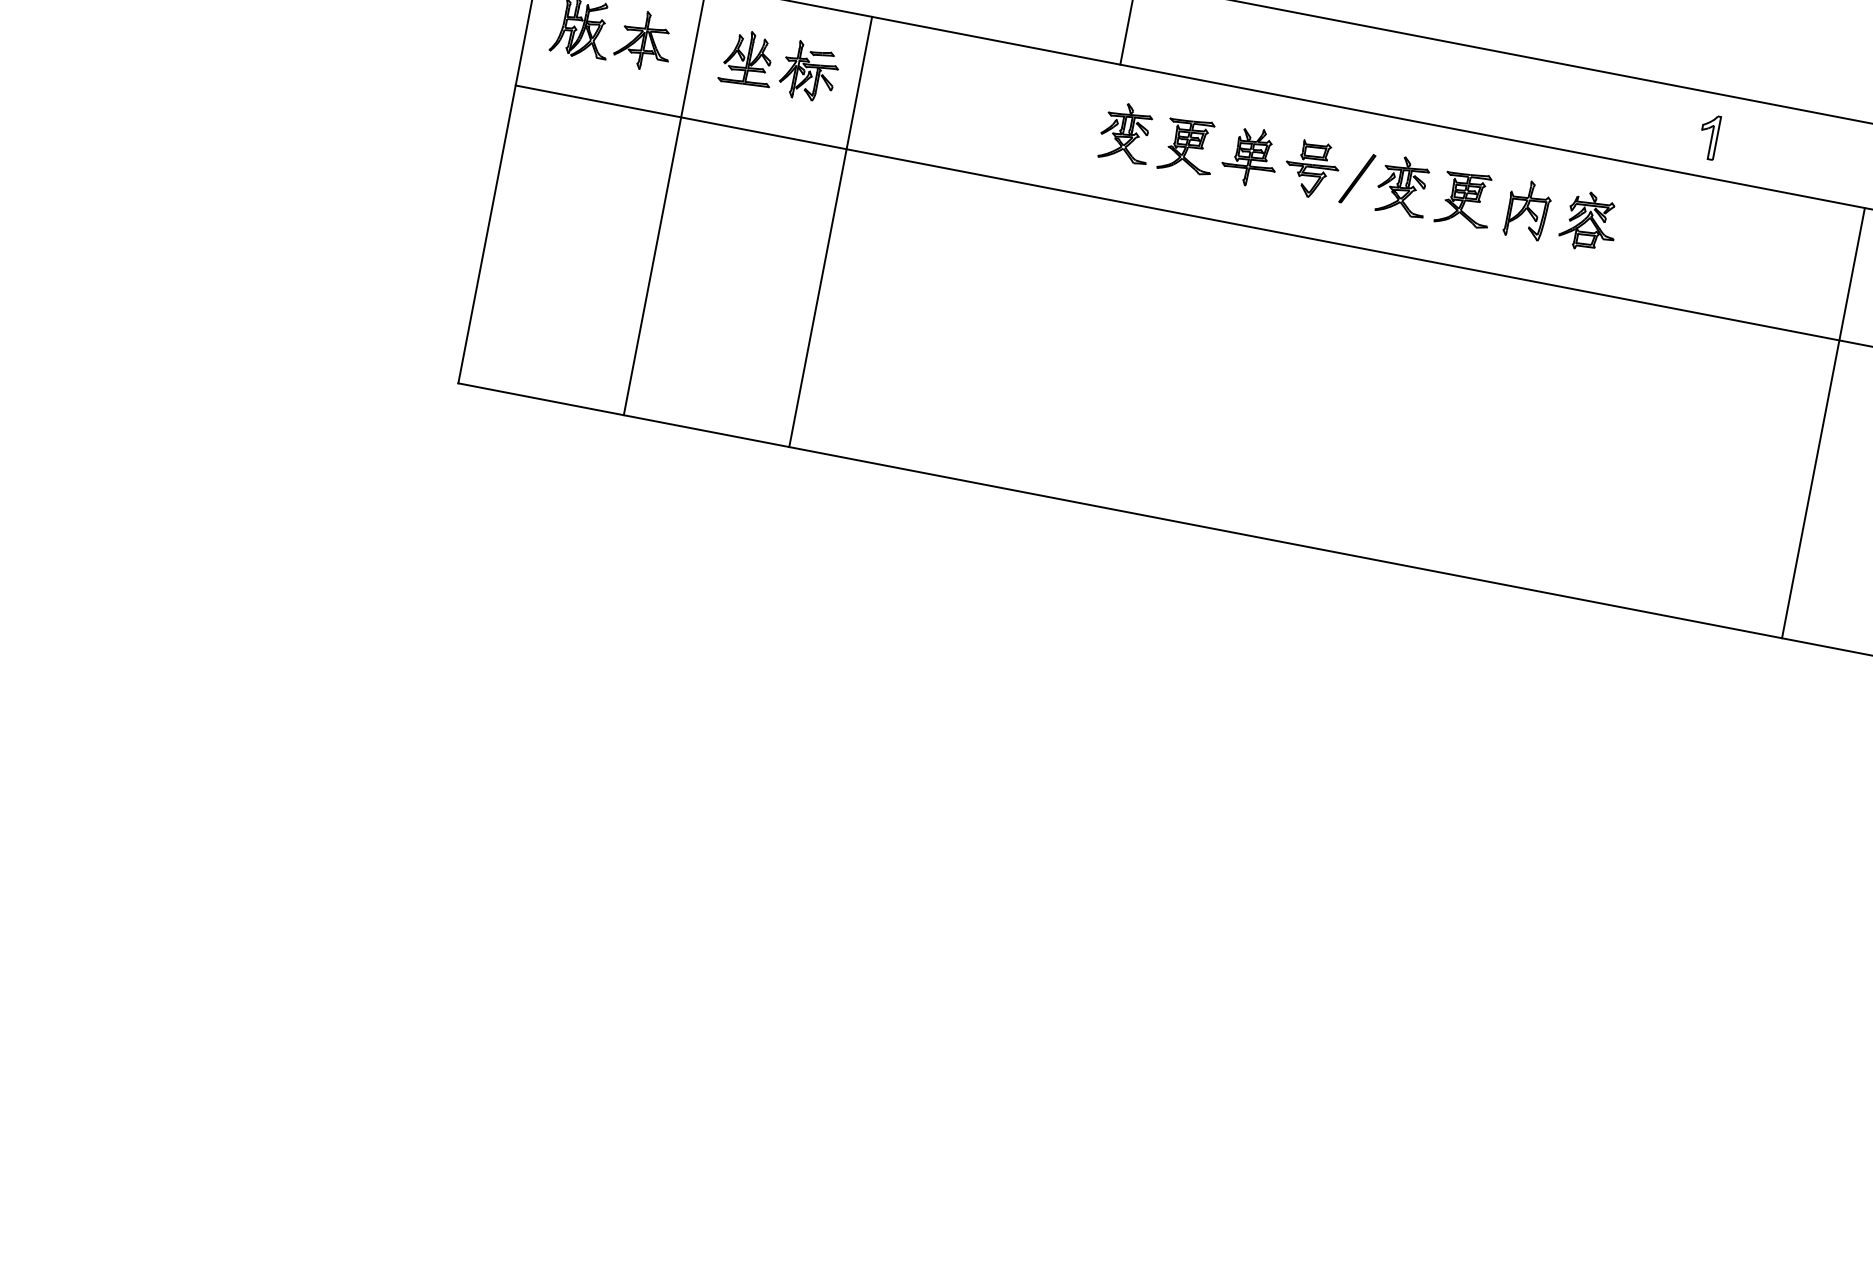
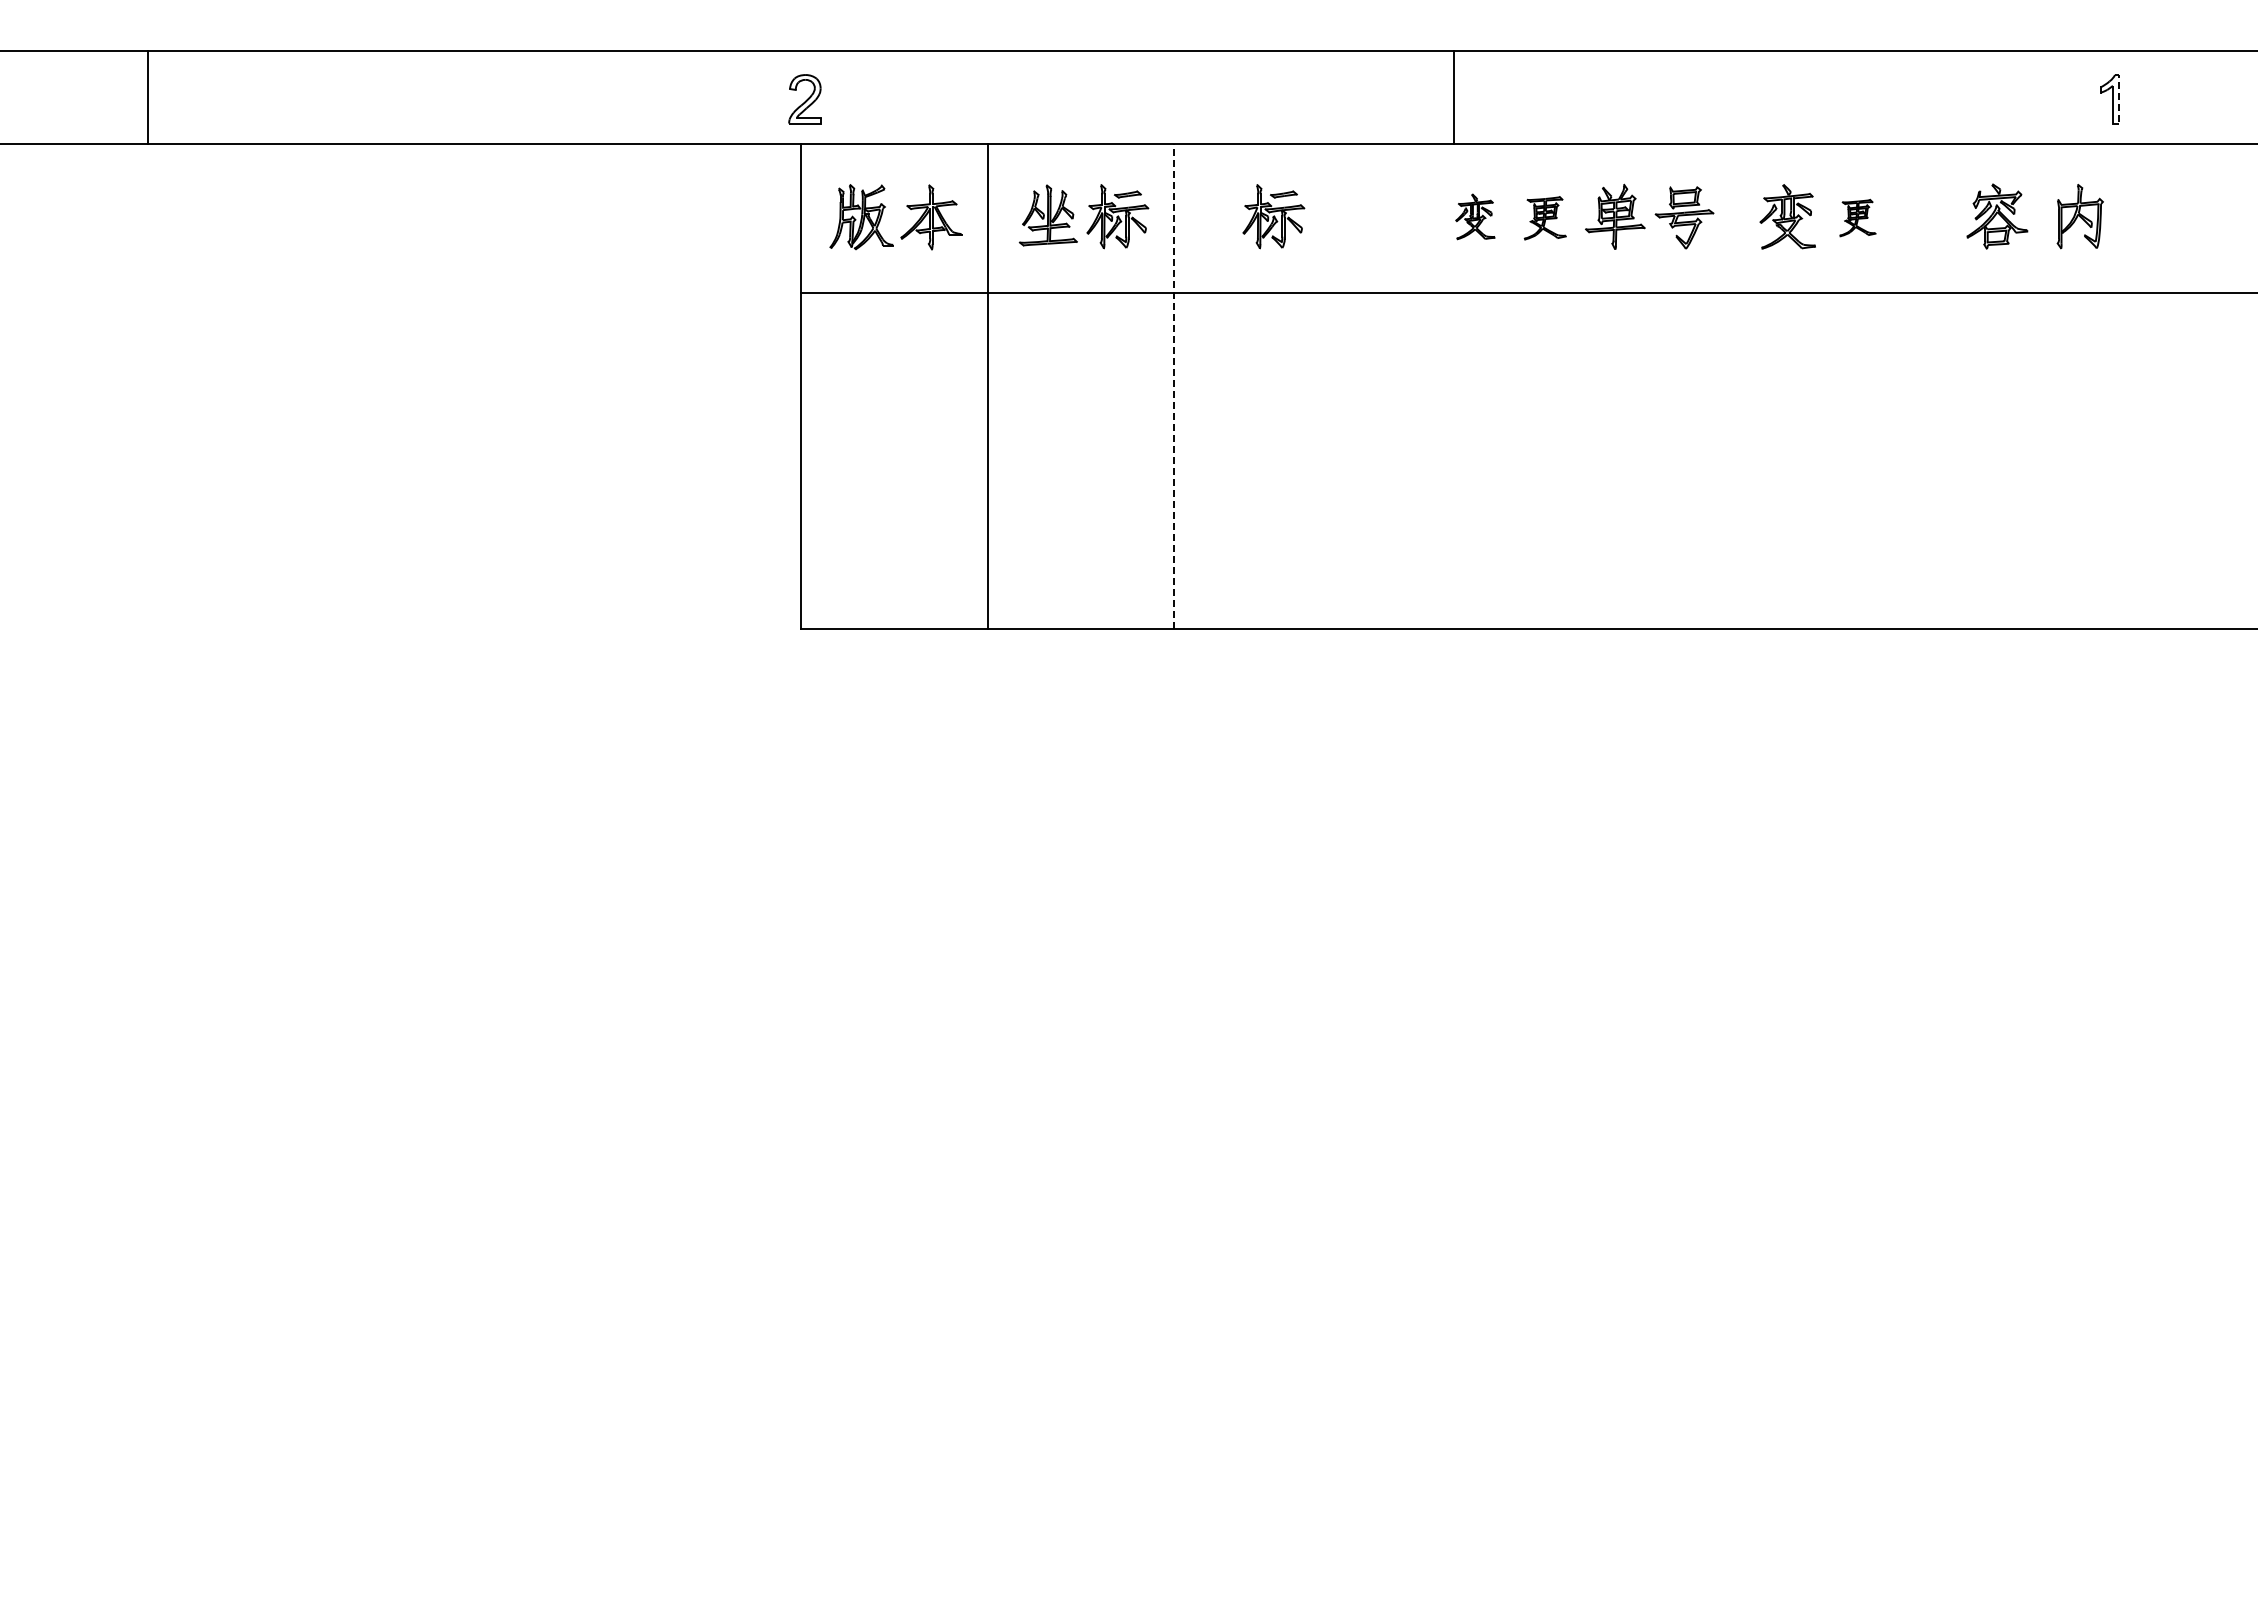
part: (947, 98) -> (1273, 216), added
part: (1126, 132) -> (1475, 216), size x0.7
line: (1717, 136) -> (2118, 96), solid -> dashed
part: (1188, 146) -> (1545, 218), size x0.7
part: (1356, 178) -> (1735, 218), removed
part: (1465, 198) -> (1857, 217), size x0.6
part: (1527, 209) -> (2079, 216), moved
line: (830, 231) -> (1174, 386), solid -> dashed

